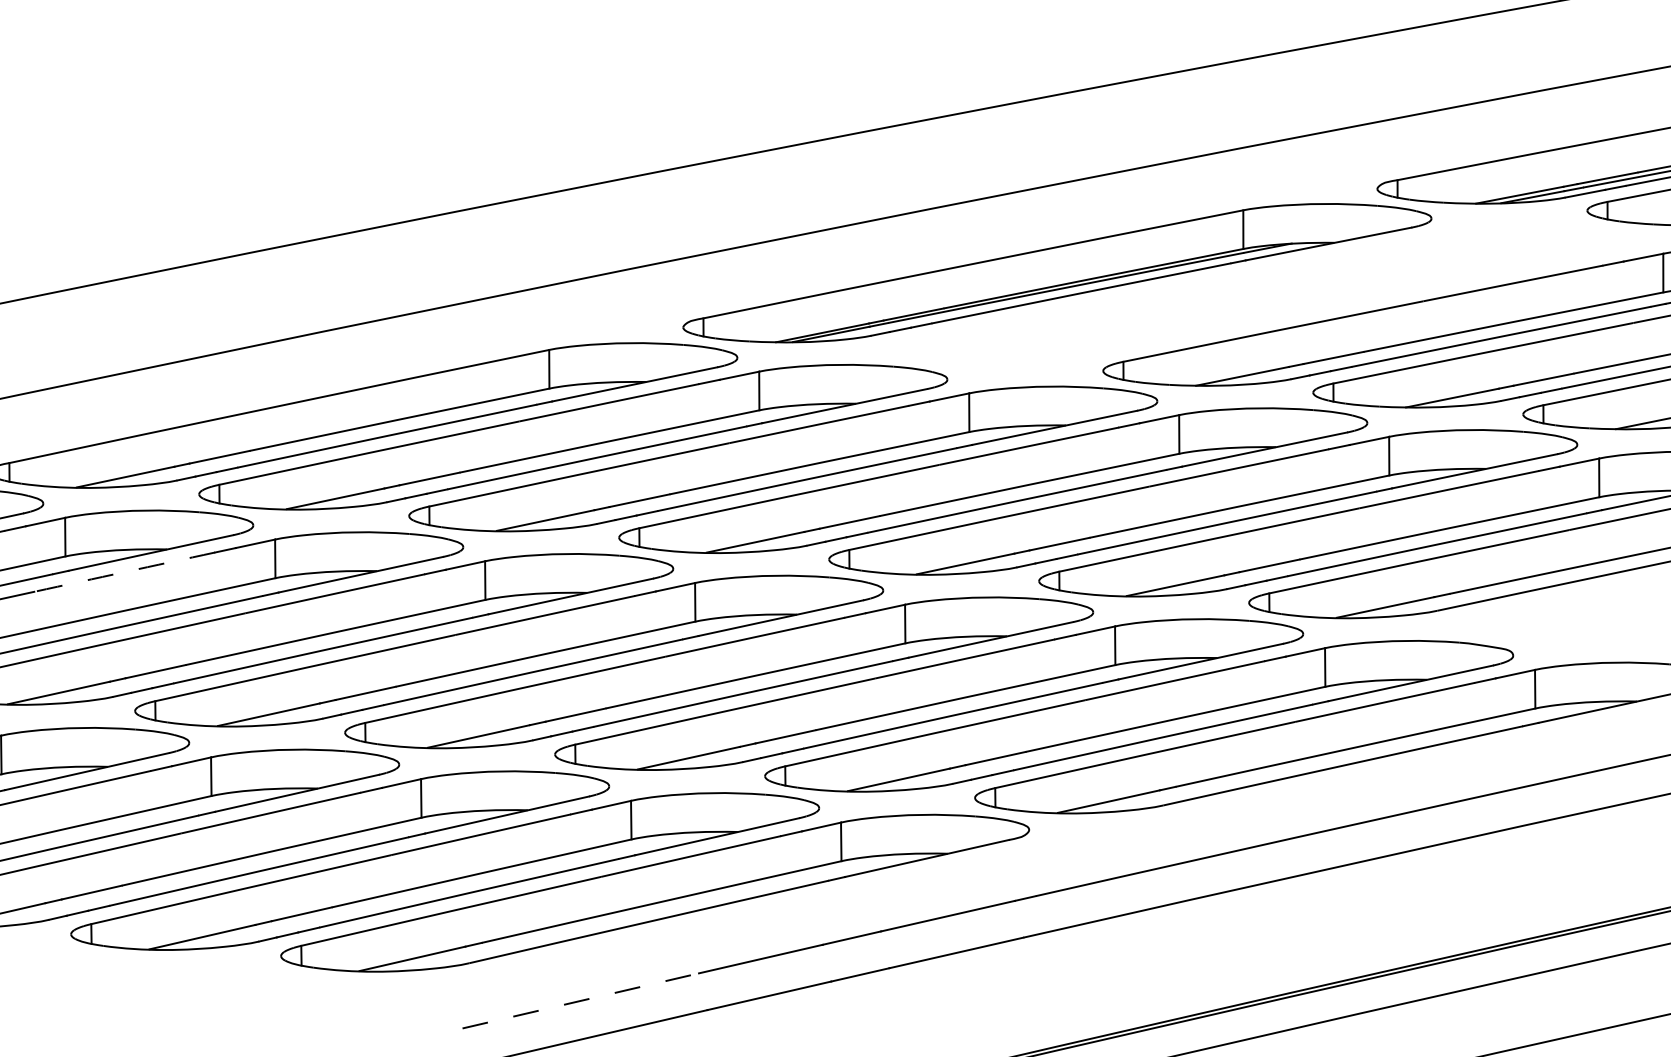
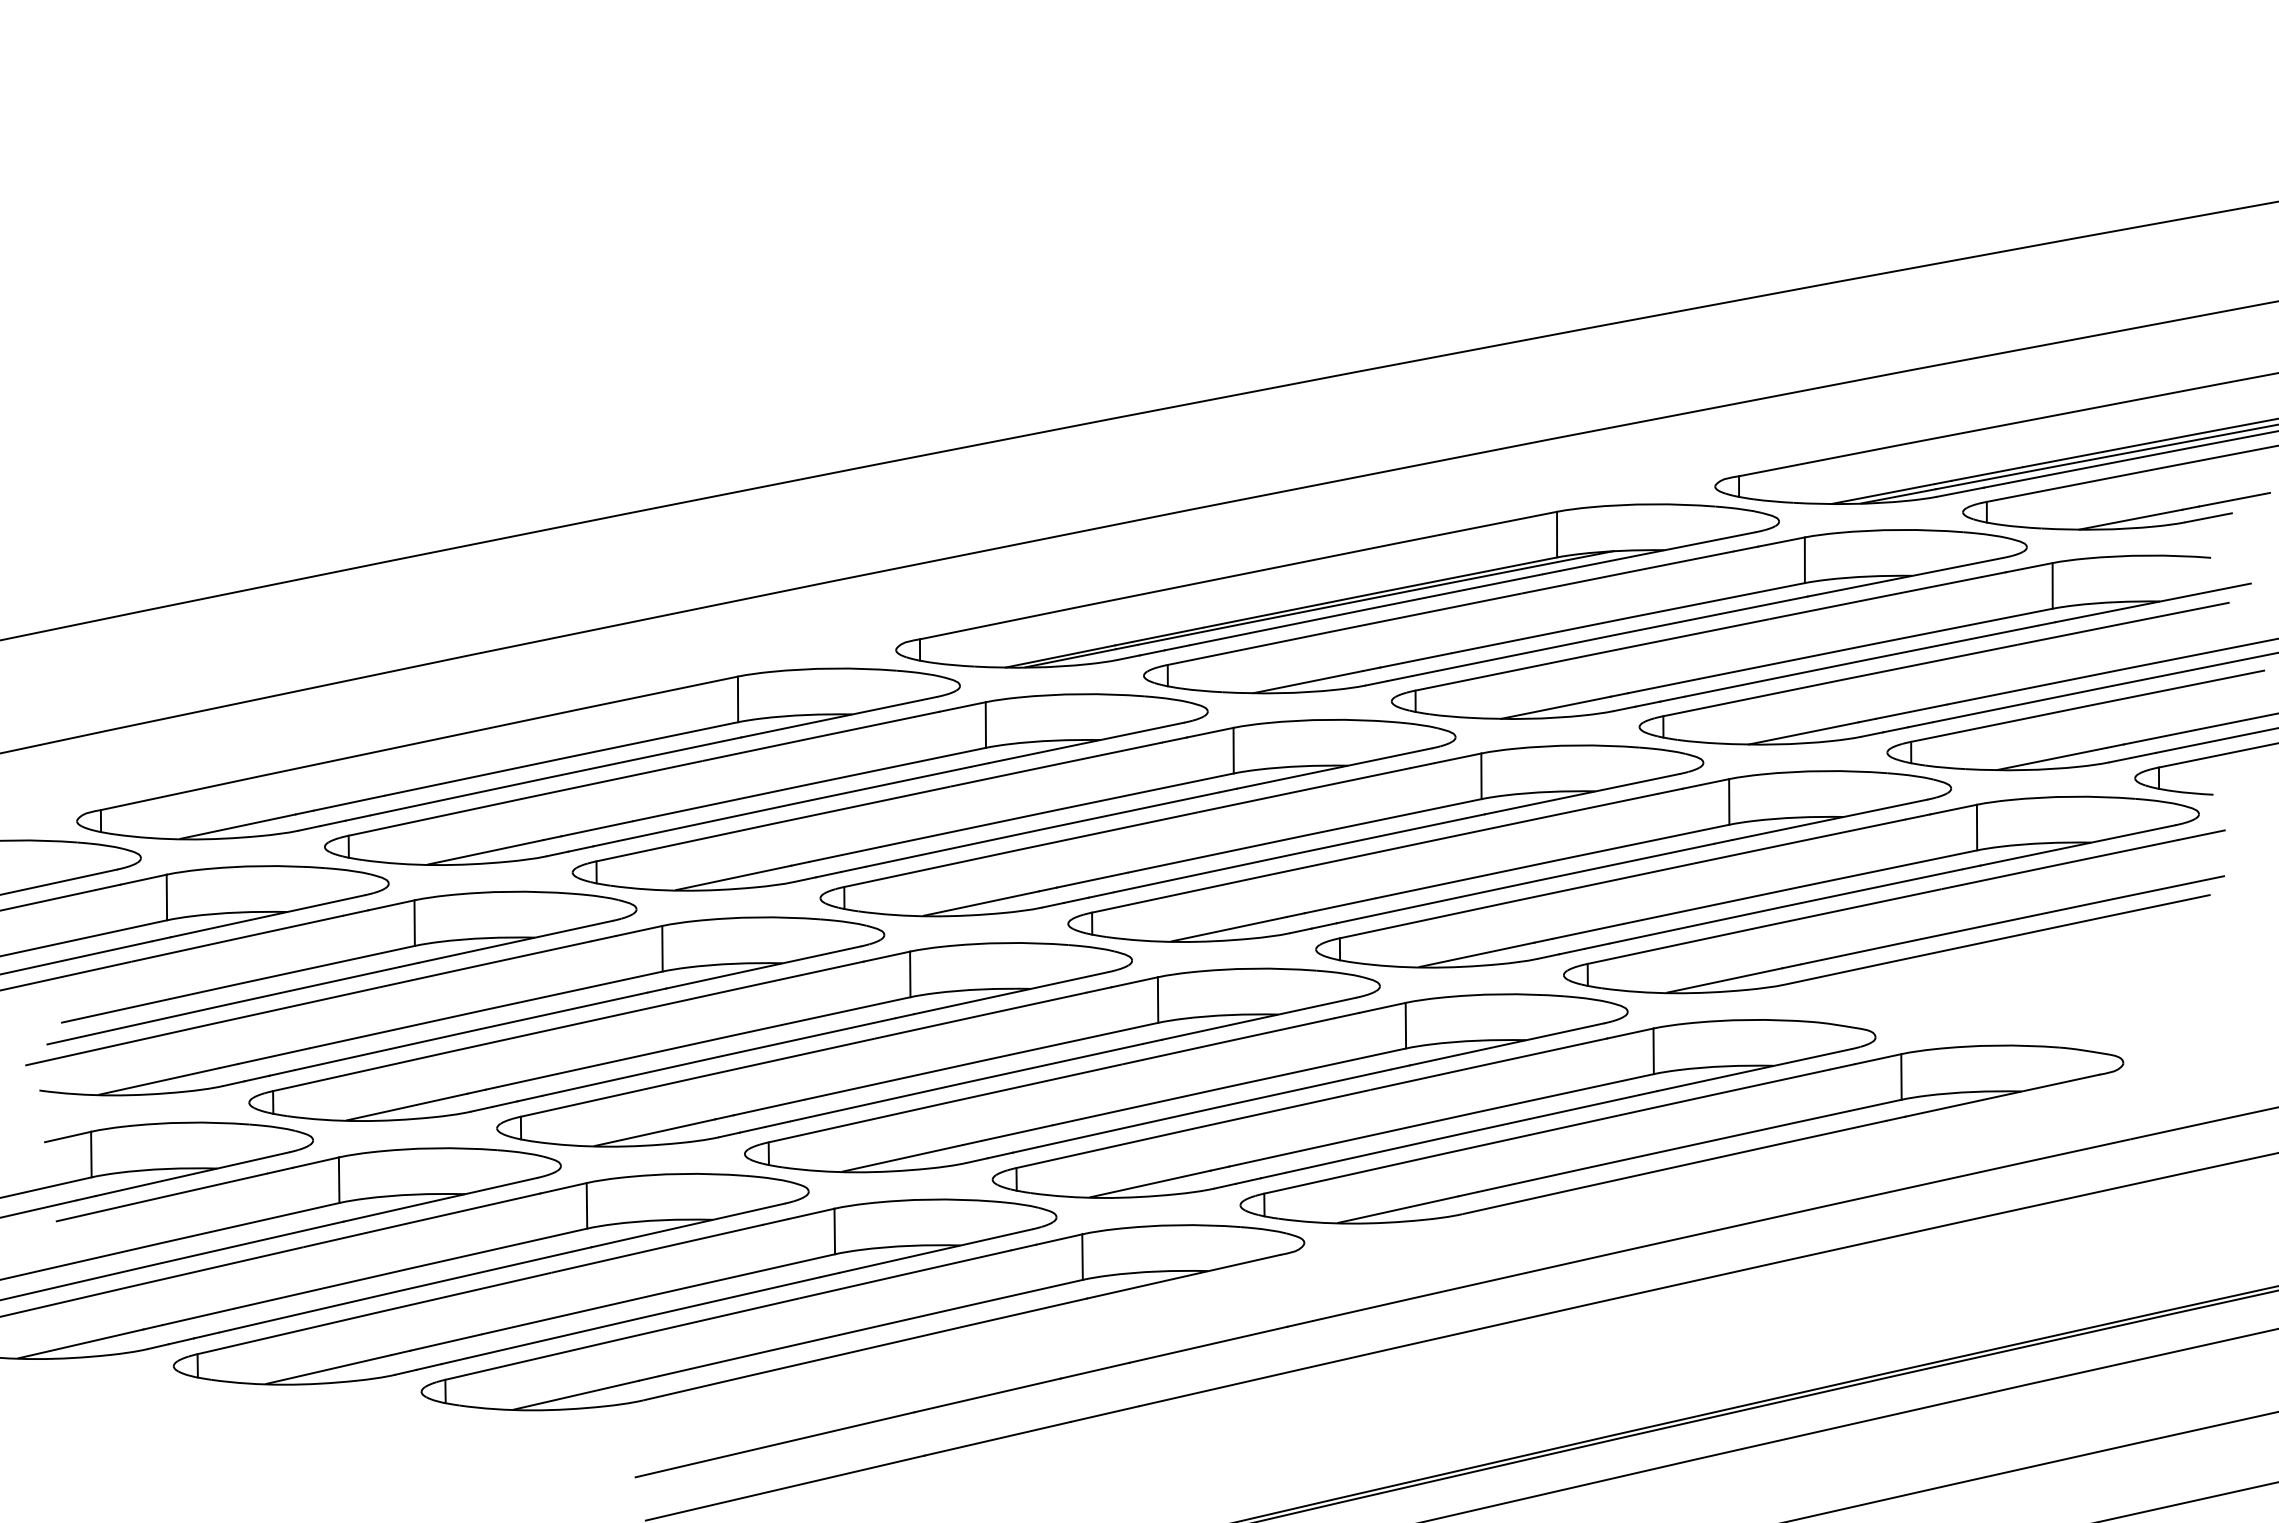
part: (1267, 294) -> (1585, 611), added
arc: (125, 571) -> (237, 938), dashed -> solid
line: (581, 1000) -> (775, 1444), dashed -> solid

